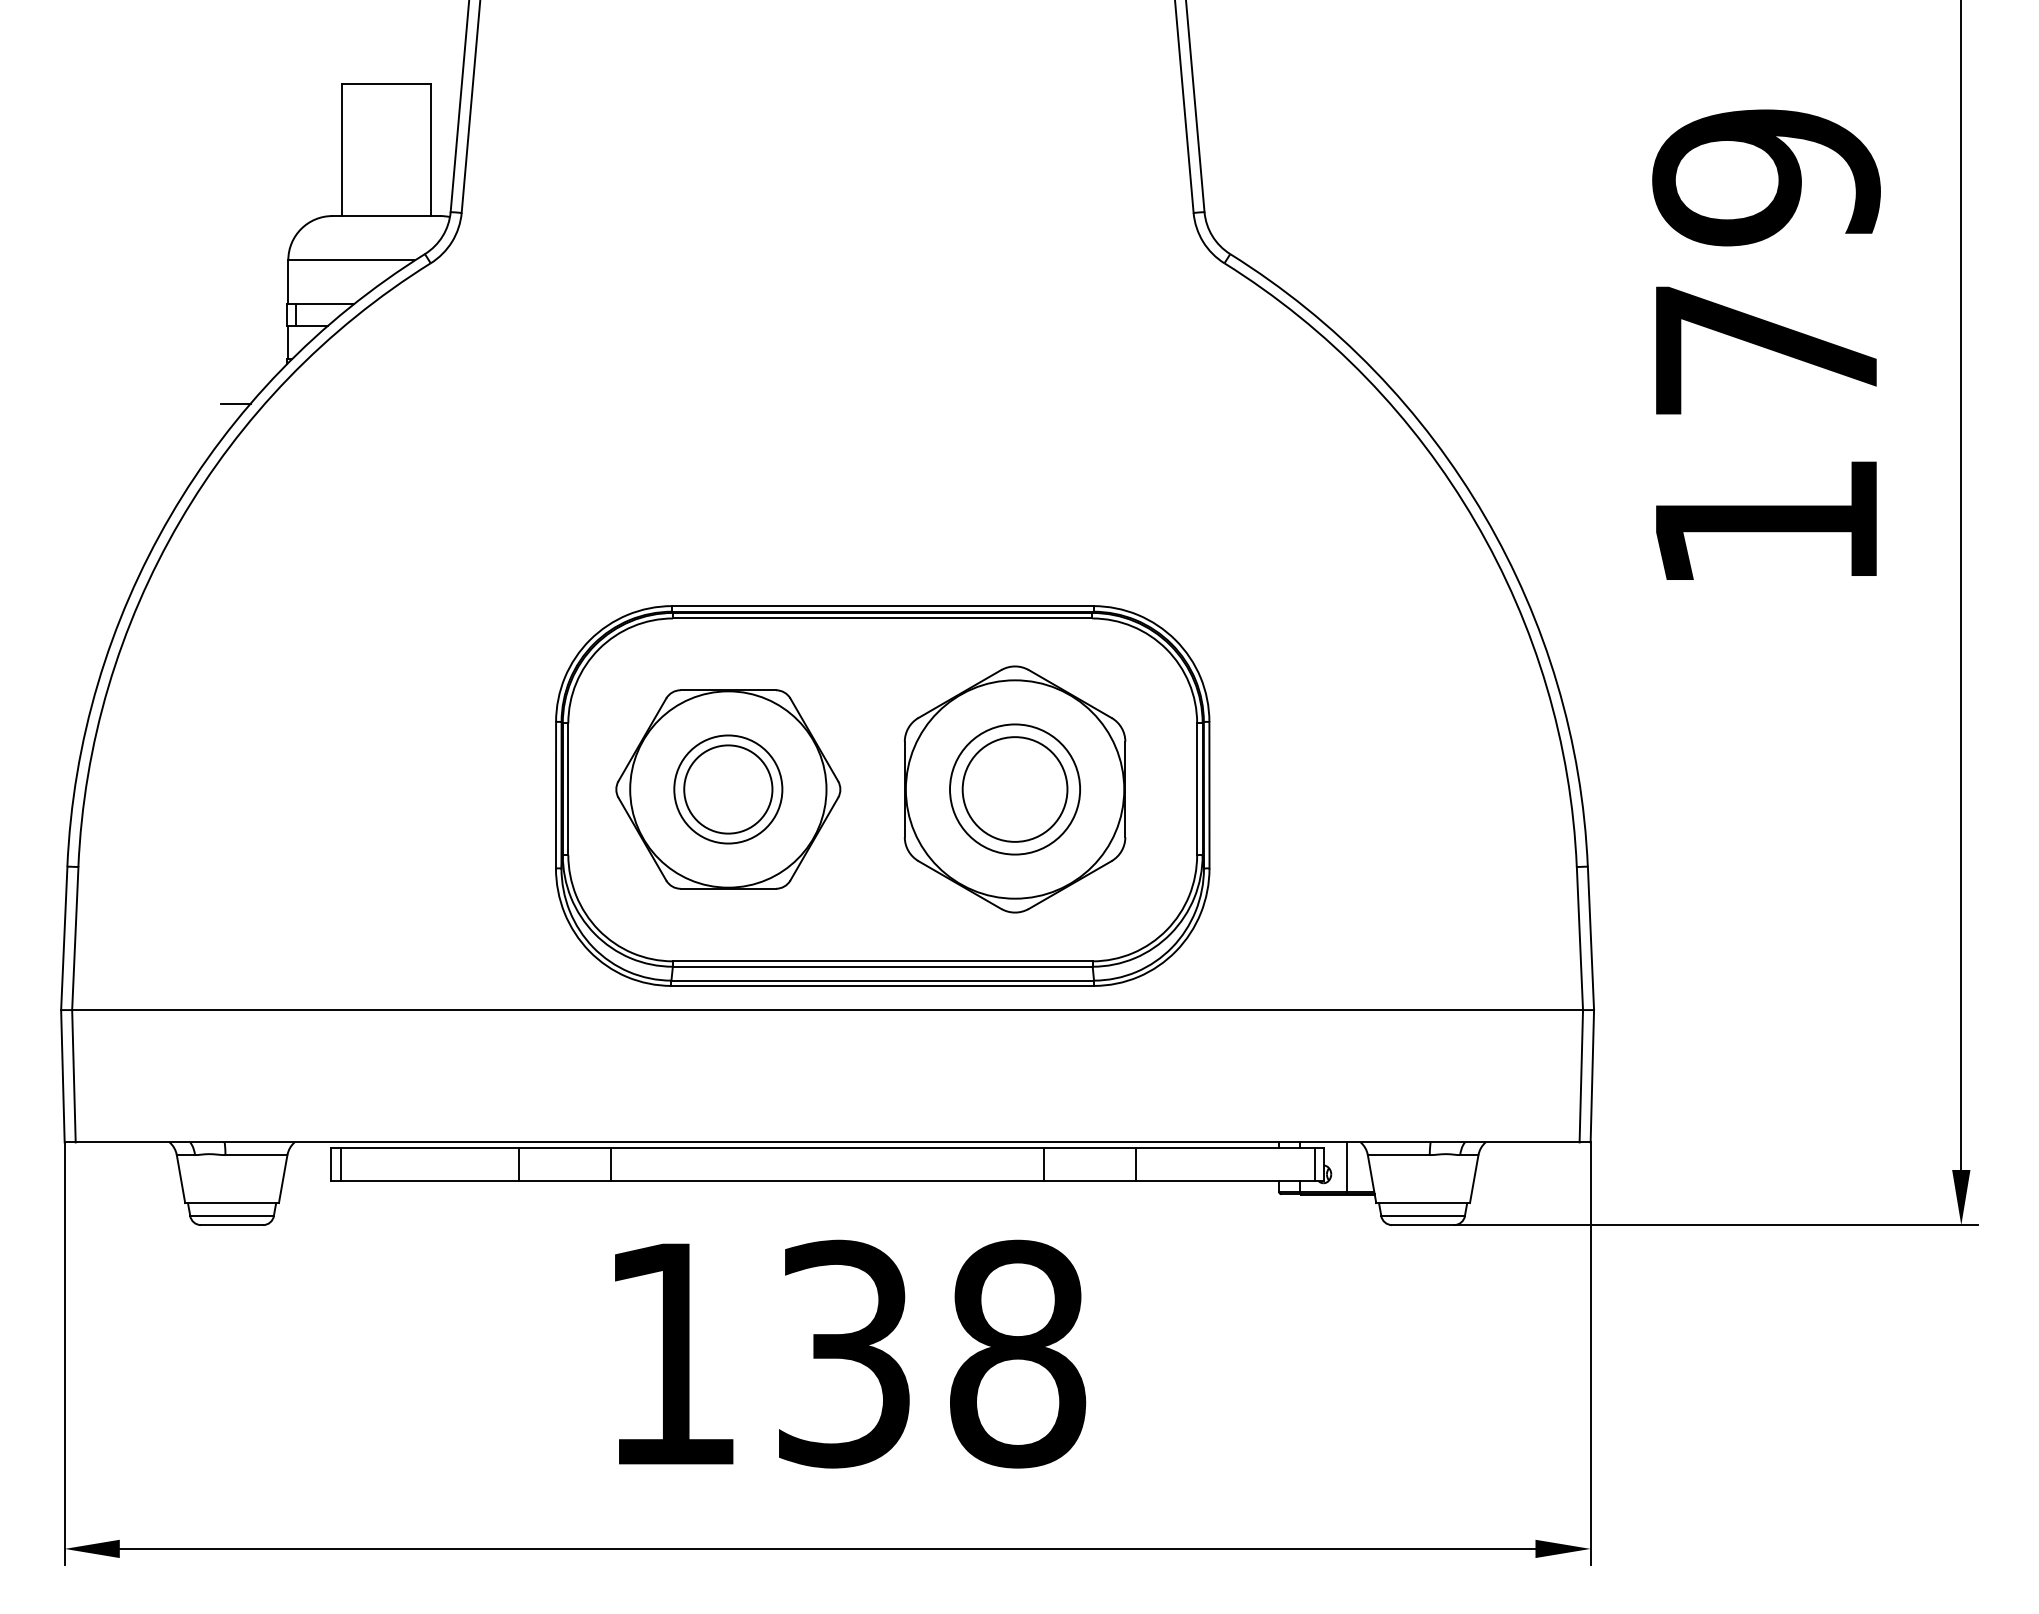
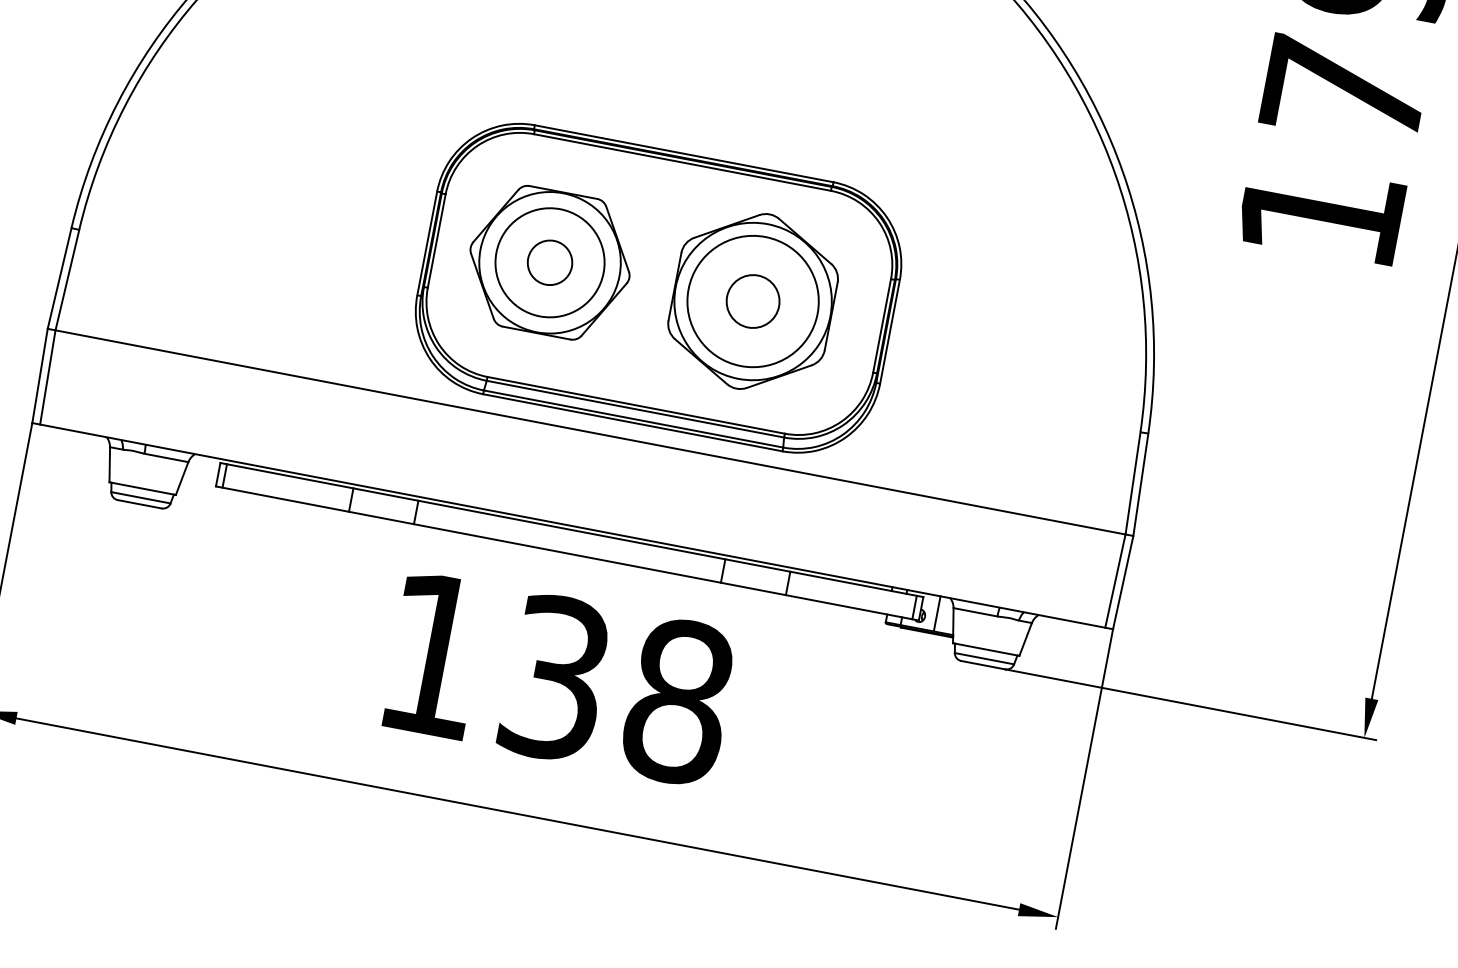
circle: (728, 789) -> (550, 262), size x0.7
circle: (728, 789) -> (550, 262), size x1.4
circle: (1014, 789) -> (752, 301), size x0.7
circle: (1015, 789) -> (753, 301), size x1.4

